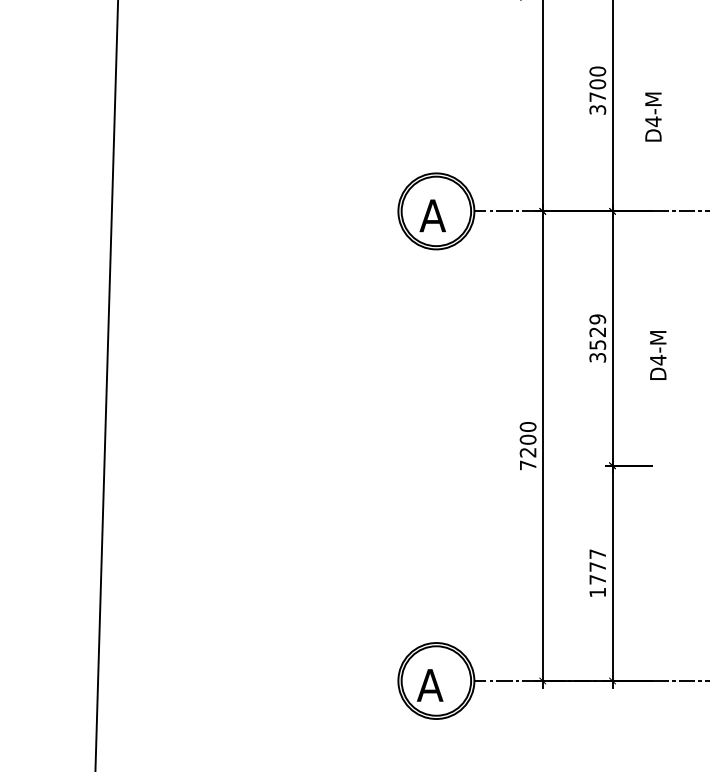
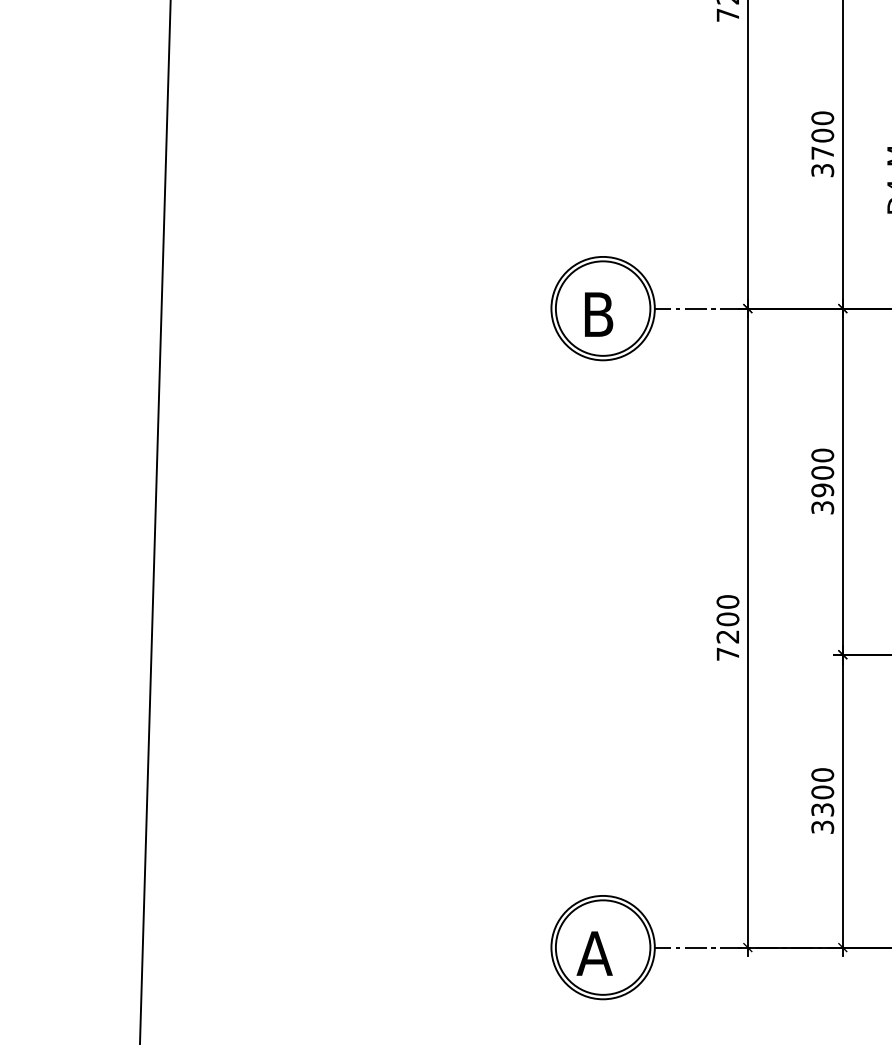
text: (432, 215) -> (597, 314), A -> B
text: (597, 331) -> (822, 472), 3529 -> 3900
text: (597, 573) -> (822, 801), 1777 -> 3300

